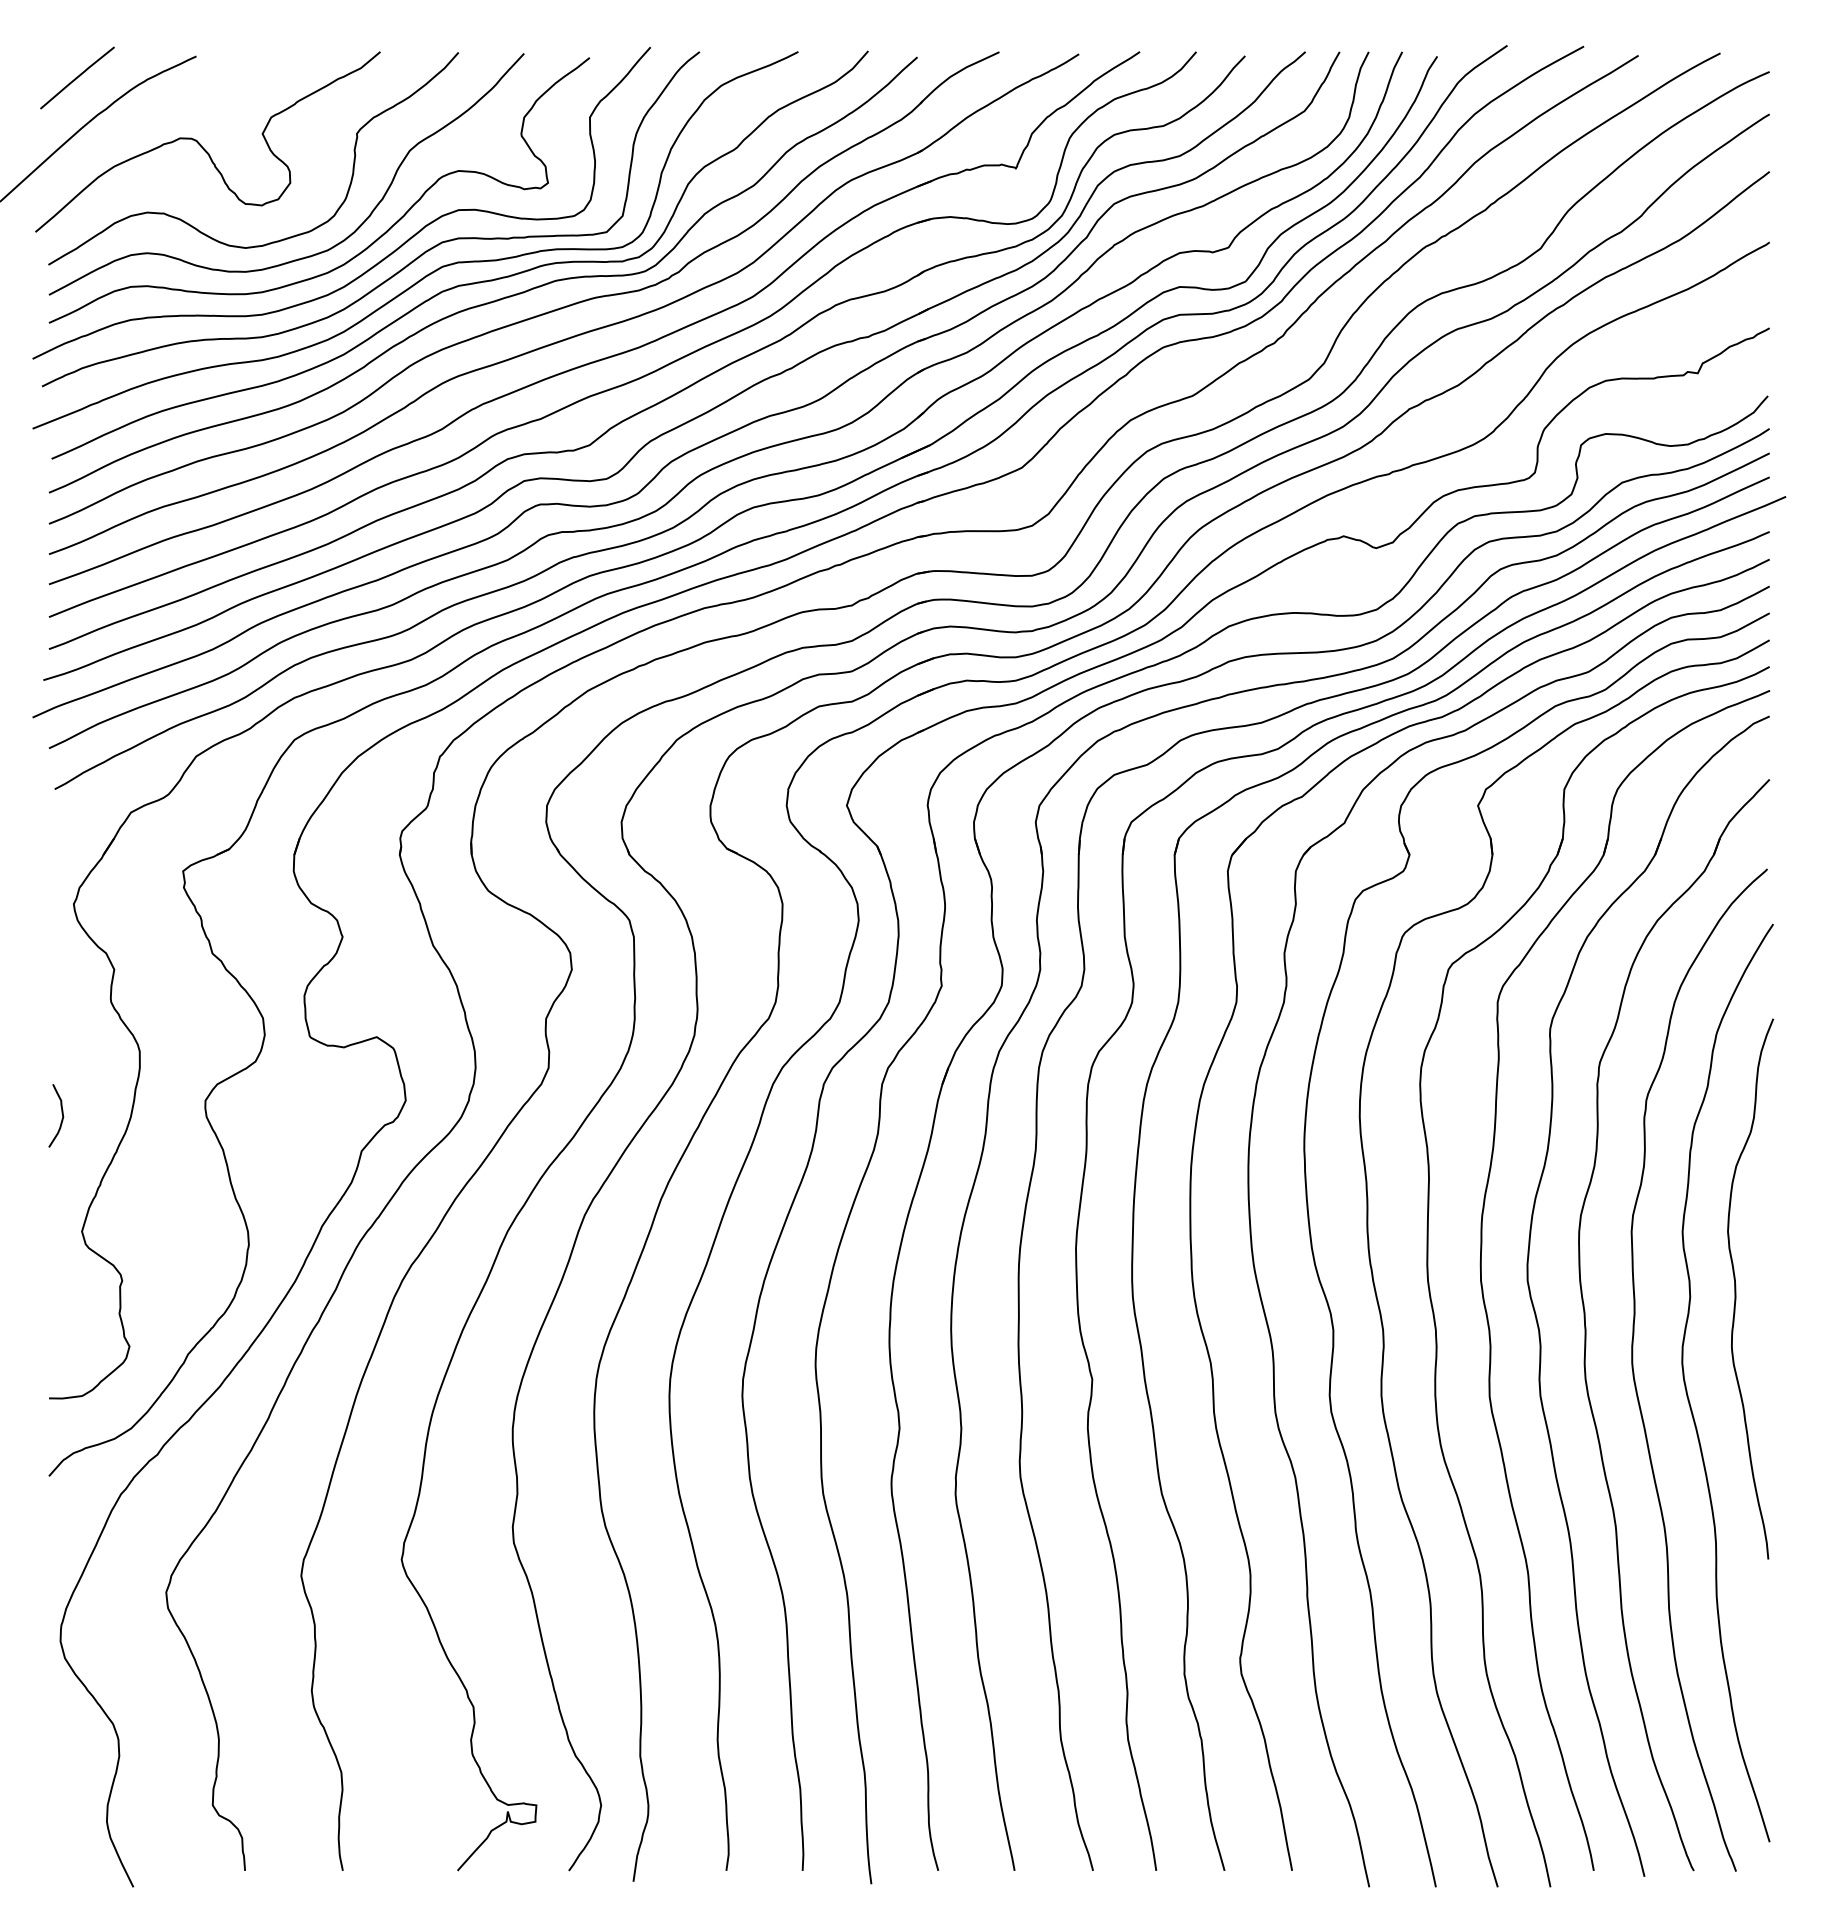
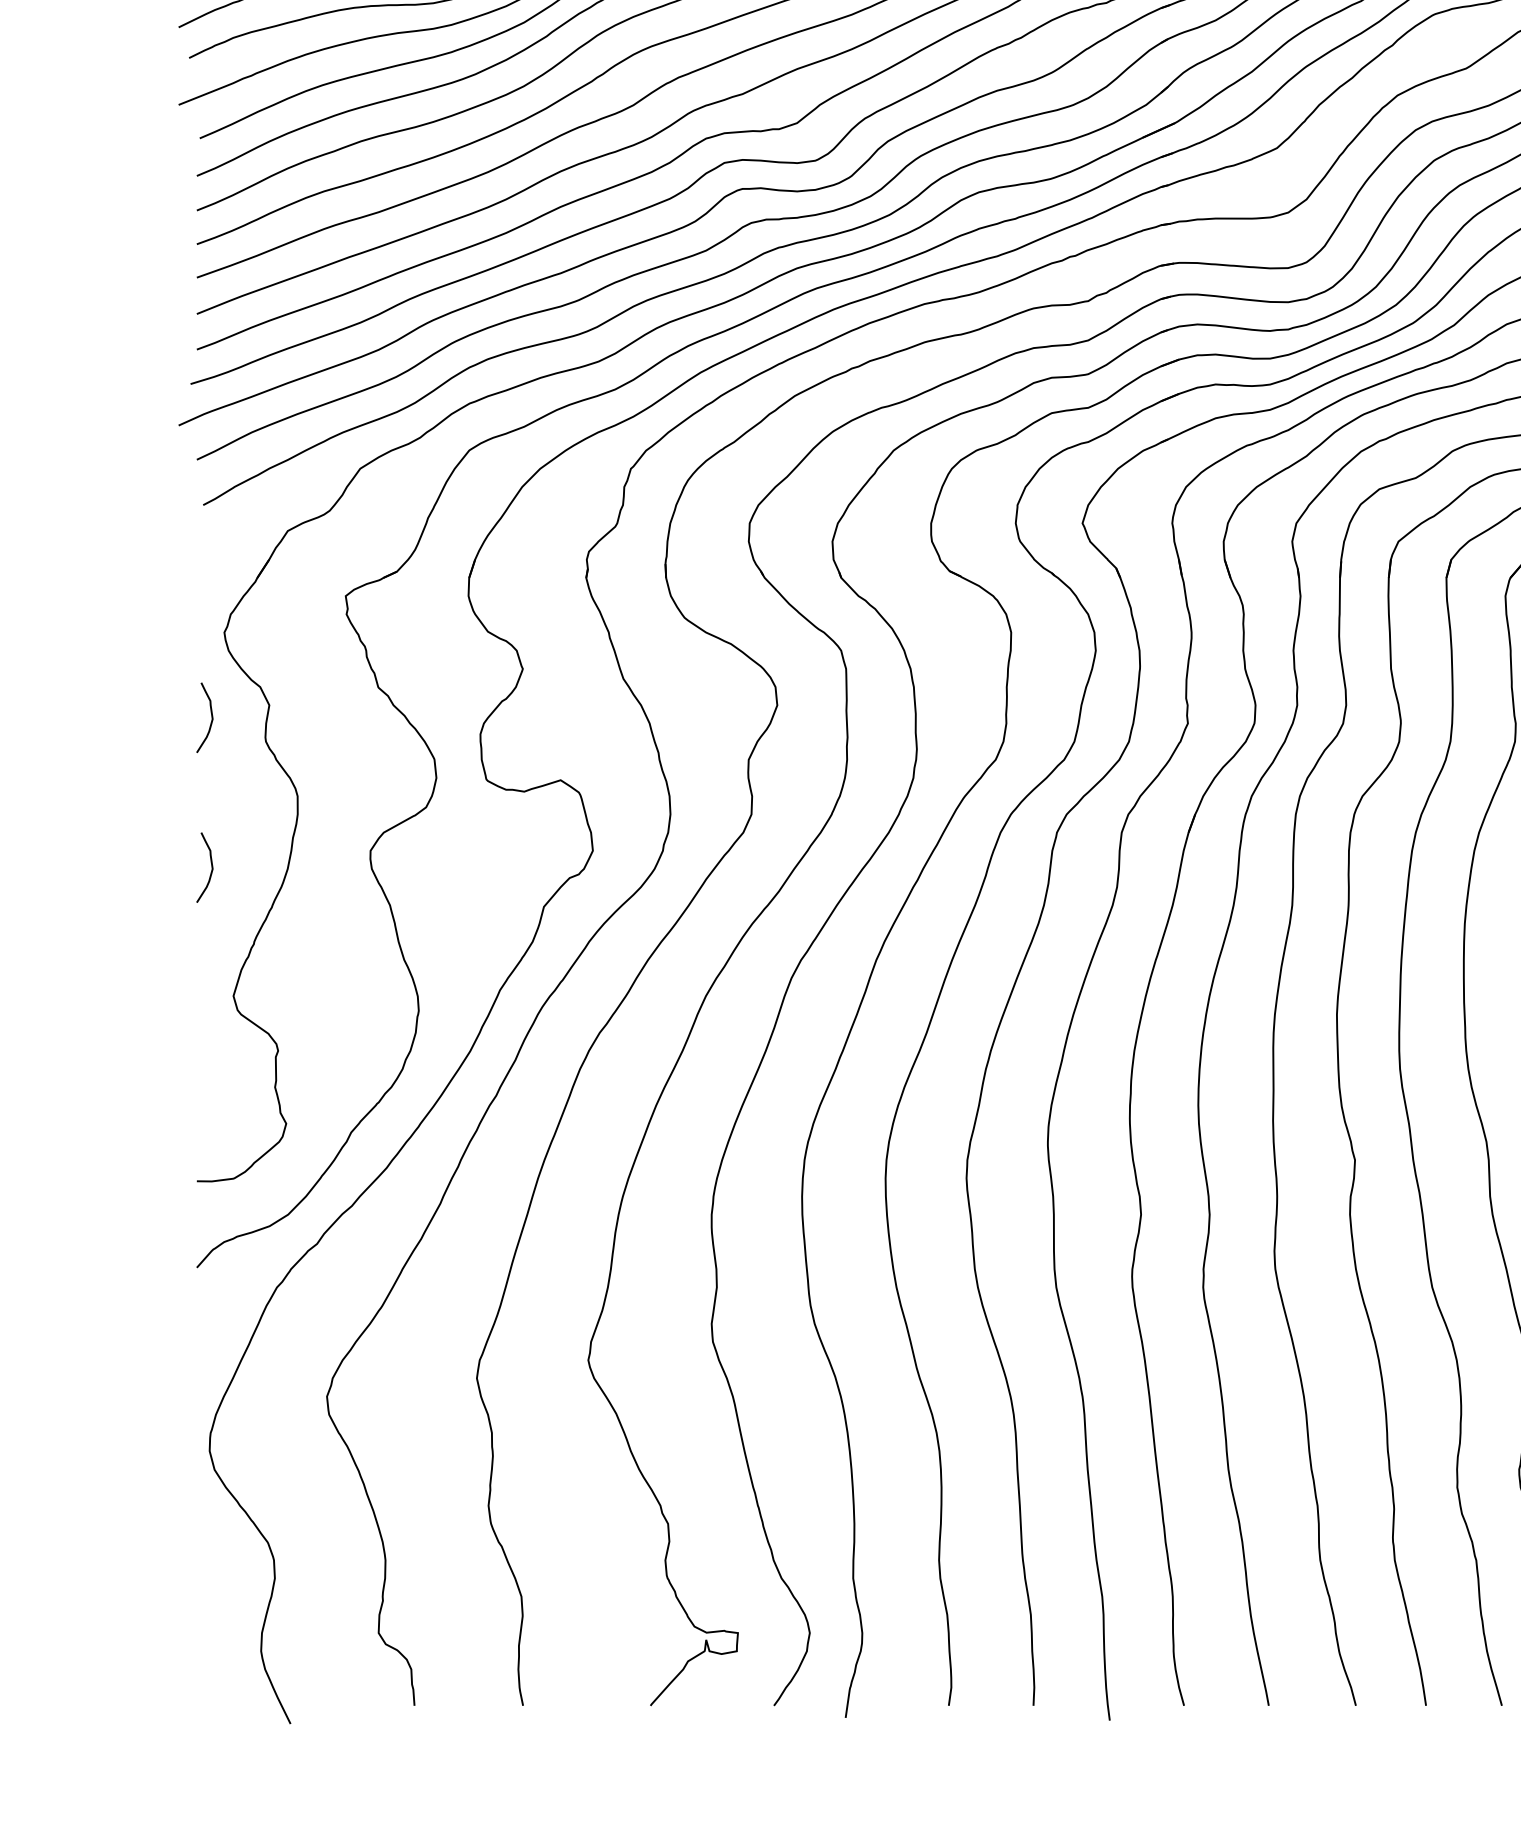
curve: (61, 978) -> (210, 715), added

